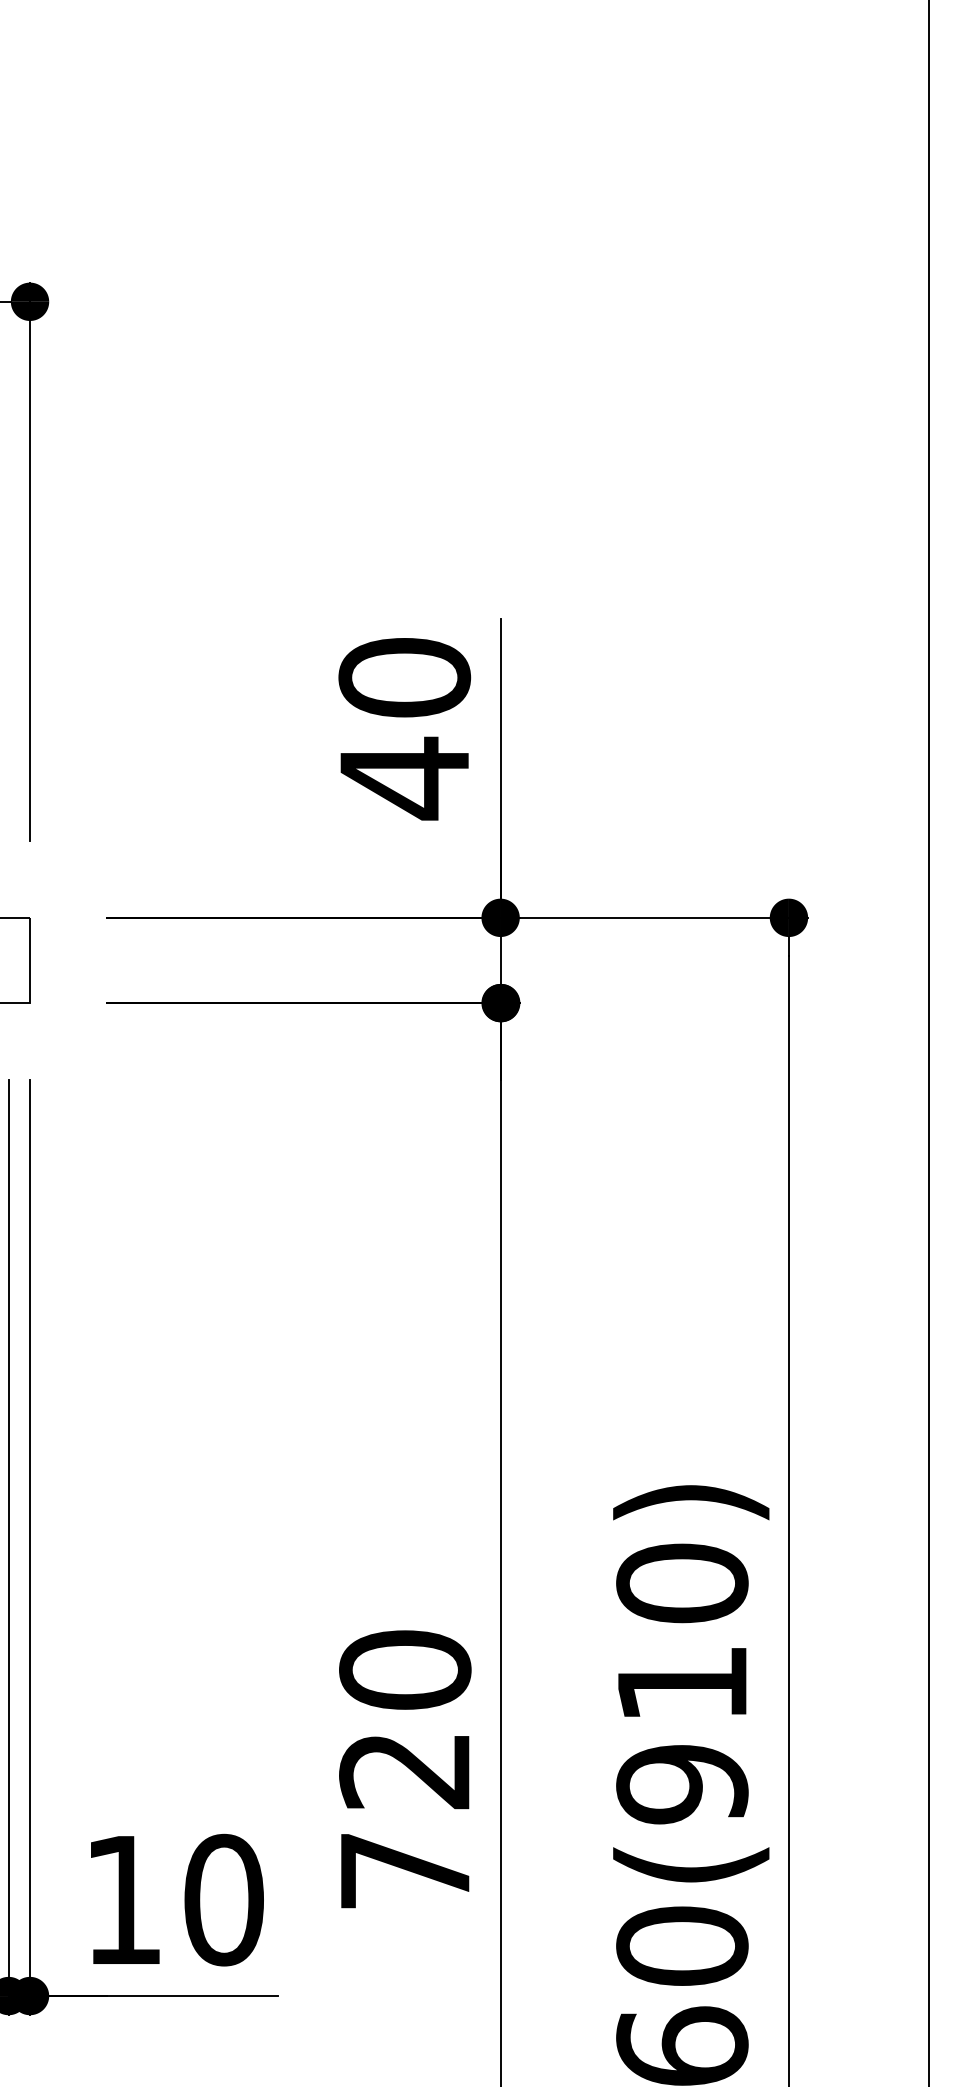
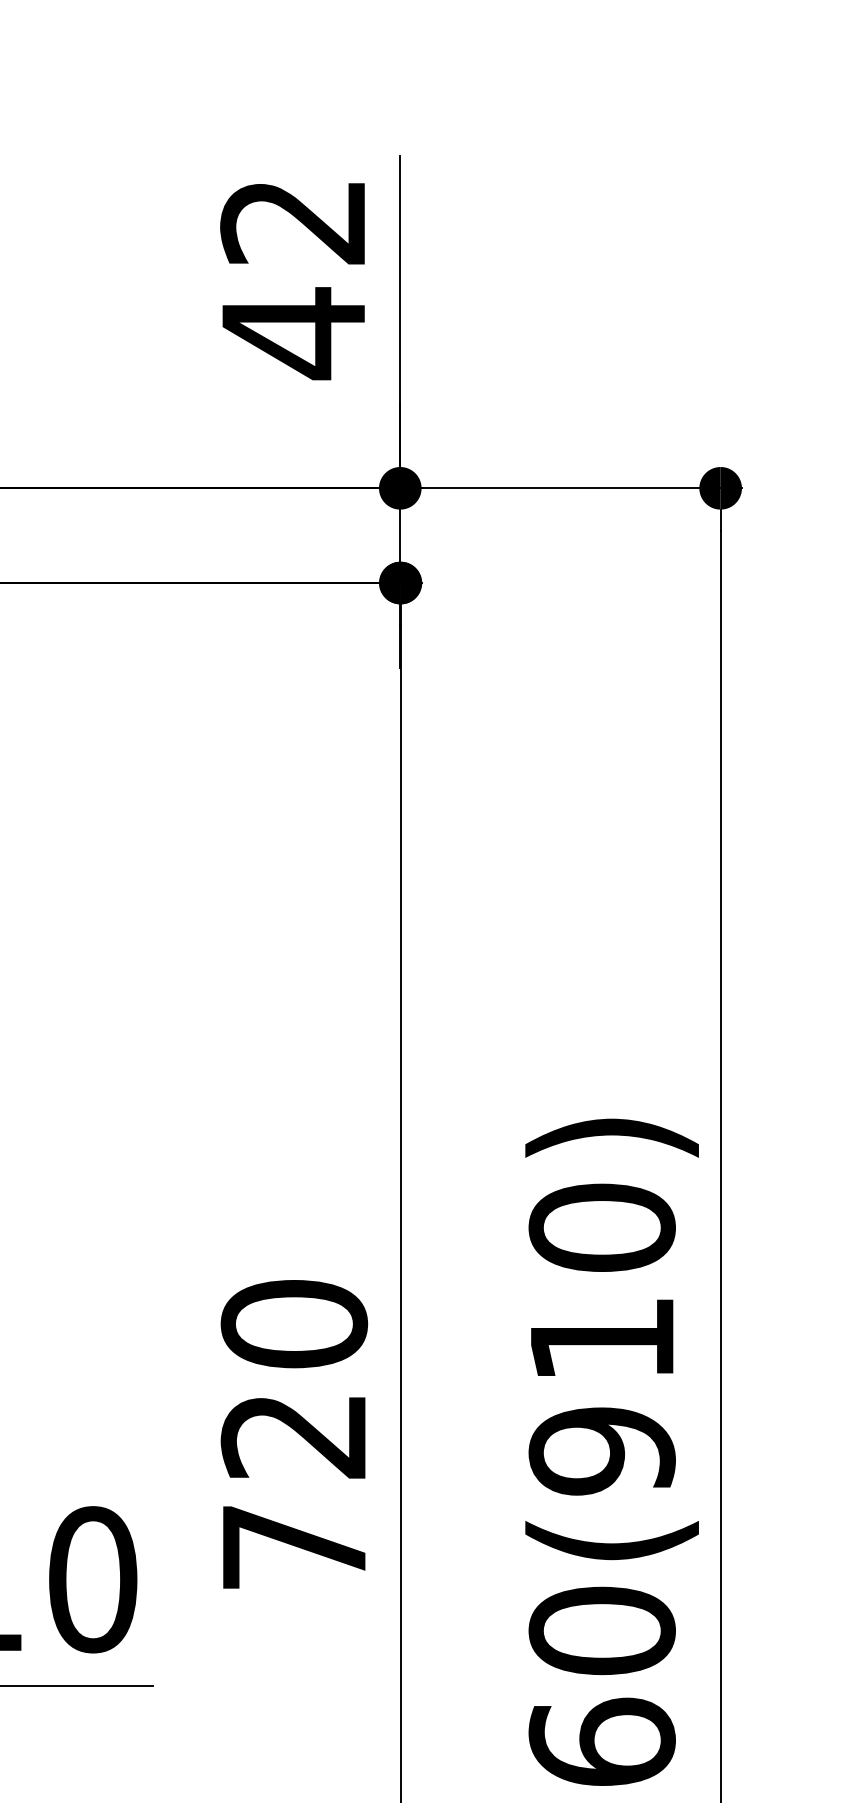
text: (404, 677) -> (293, 221), 40 -> 42

